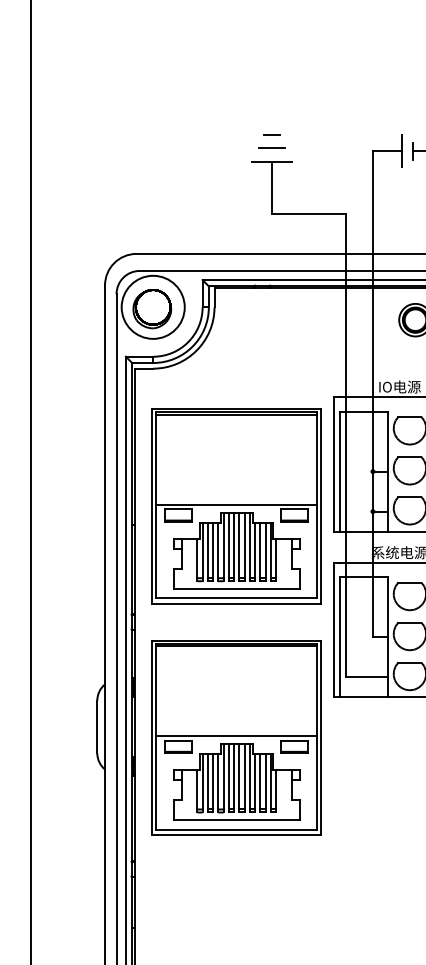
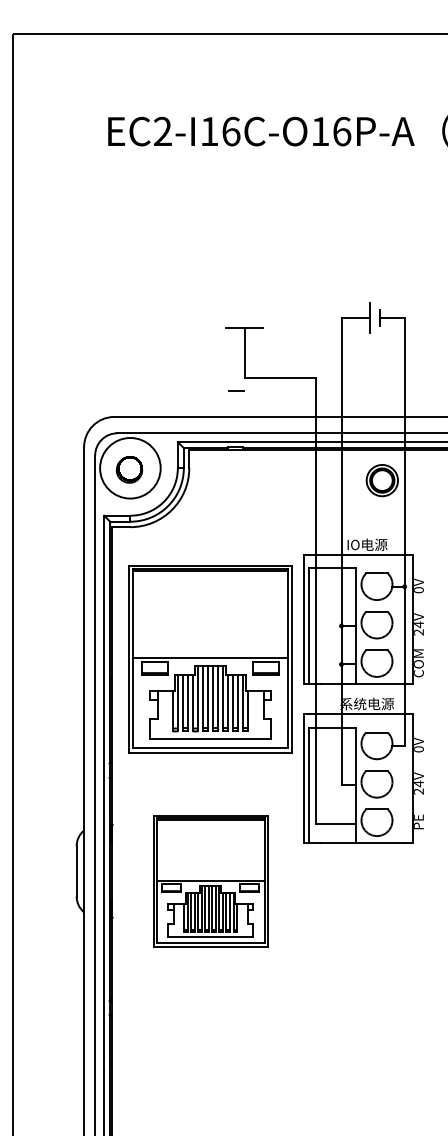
line: (271, 134) -> (236, 390), moved
line: (271, 148) -> (244, 315), removed
part: (152, 308) -> (129, 469), size x0.7
part: (236, 737) -> (210, 881), size x0.7

